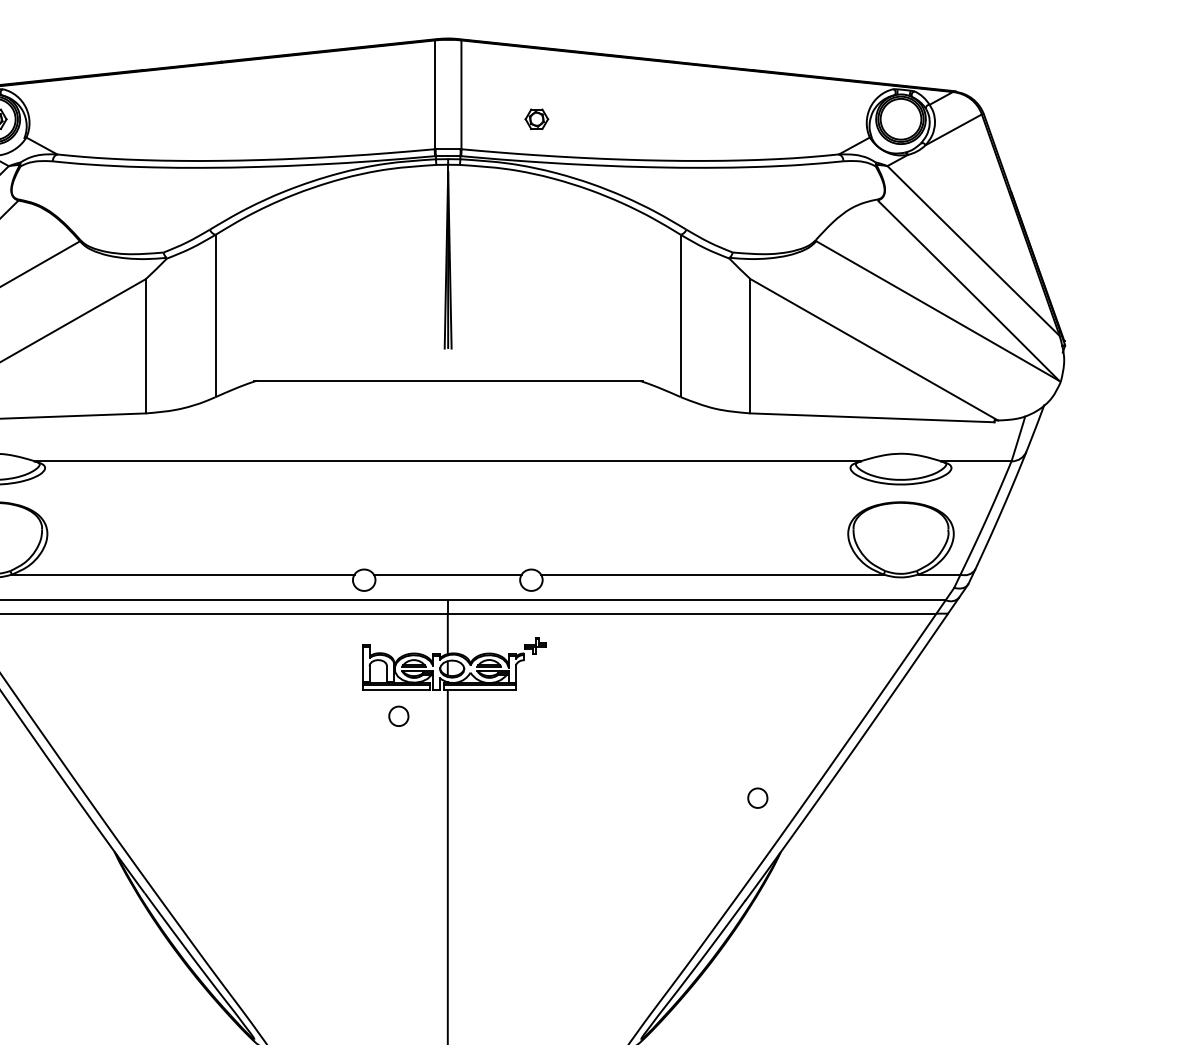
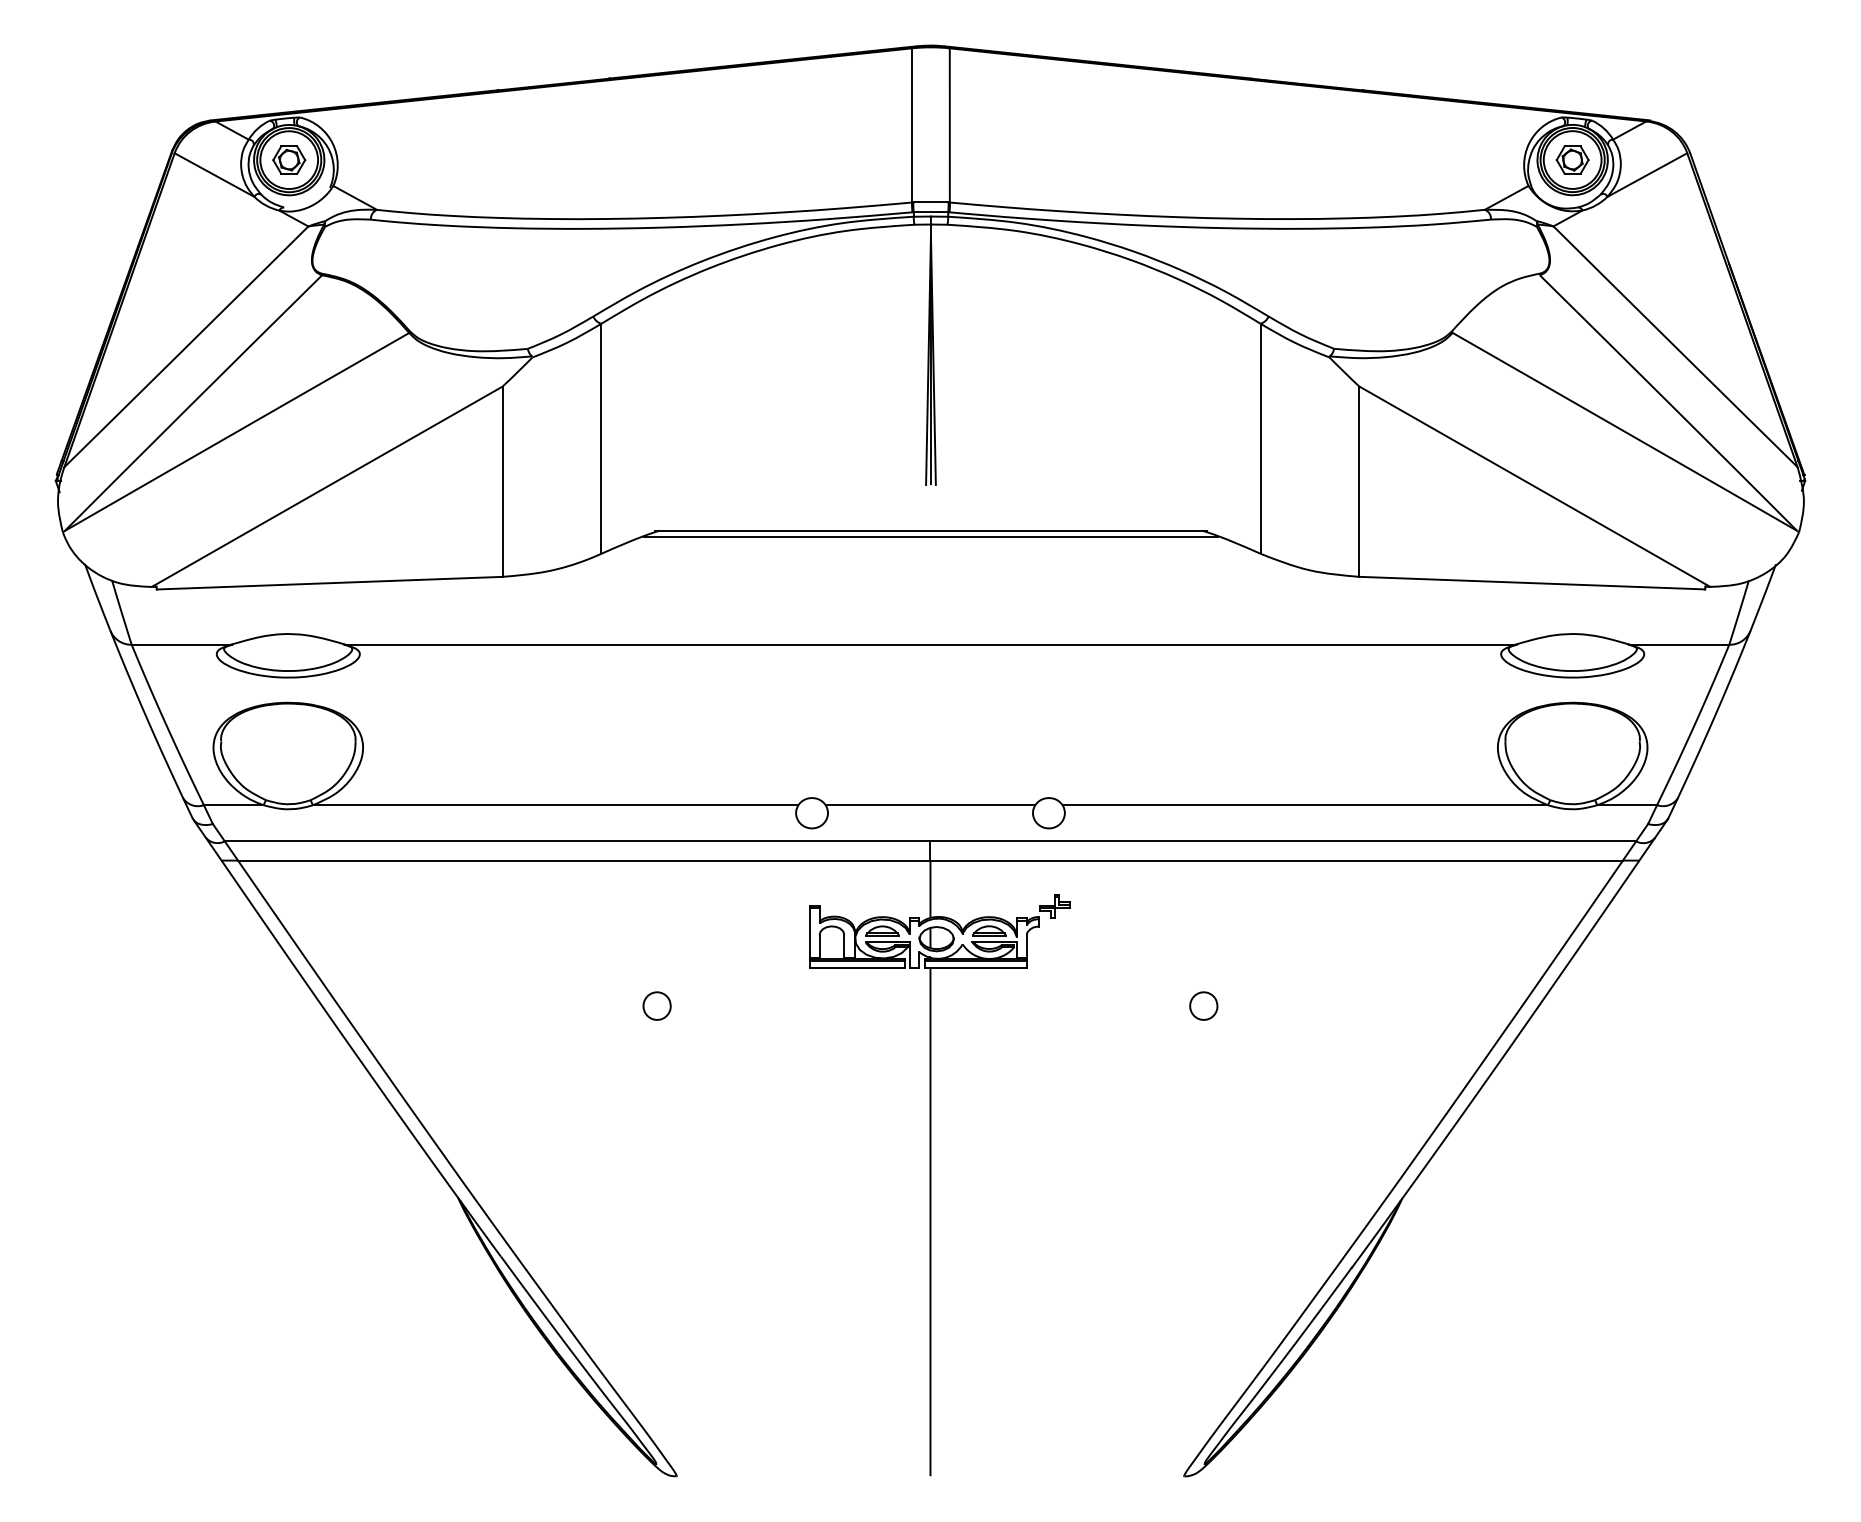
part: (536, 118) -> (1572, 159), moved
line: (447, 384) -> (930, 536), added
part: (398, 715) -> (656, 1005), moved
part: (757, 797) -> (1203, 1005), moved

